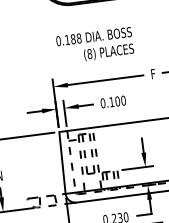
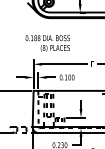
text: (94, 45) -> (47, 43), moved

